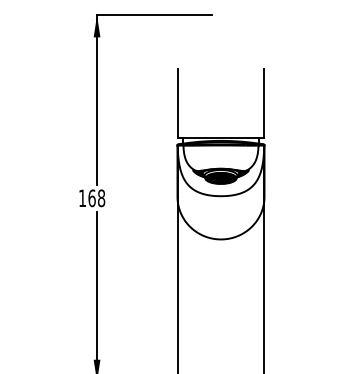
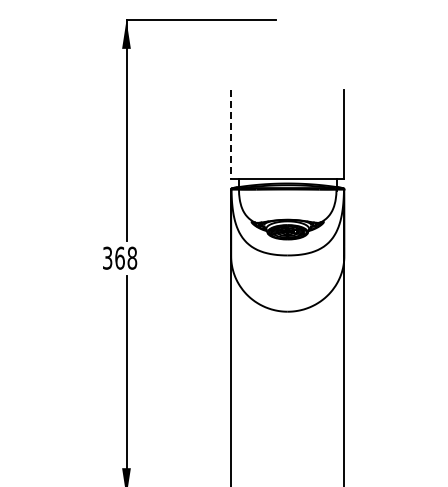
line: (177, 103) -> (231, 134), solid -> dashed
text: (82, 197) -> (107, 257), 168 -> 368

